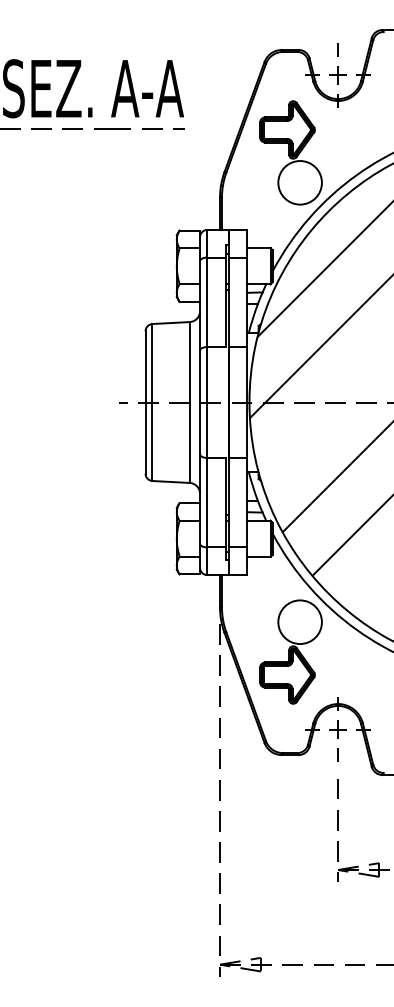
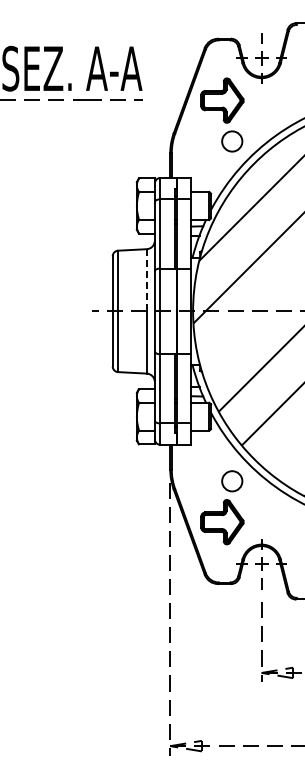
circle: (300, 182) -> (232, 141), size x0.6
line: (189, 362) -> (146, 280), solid -> dashed
circle: (300, 622) -> (232, 481), size x0.6

